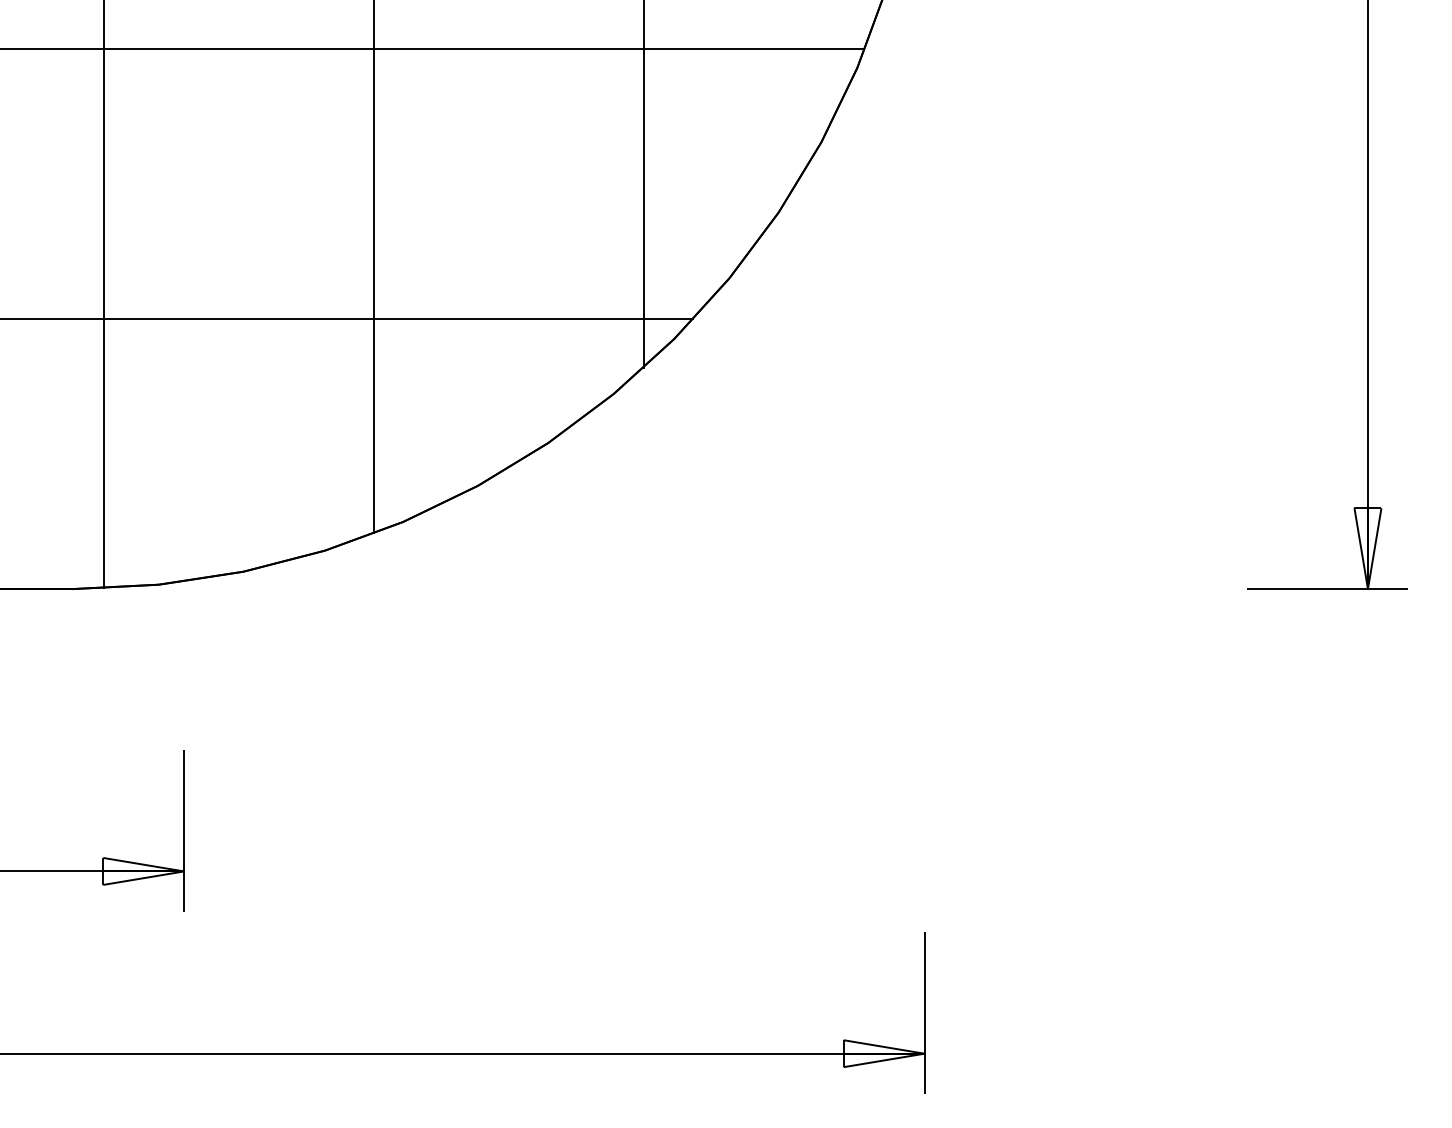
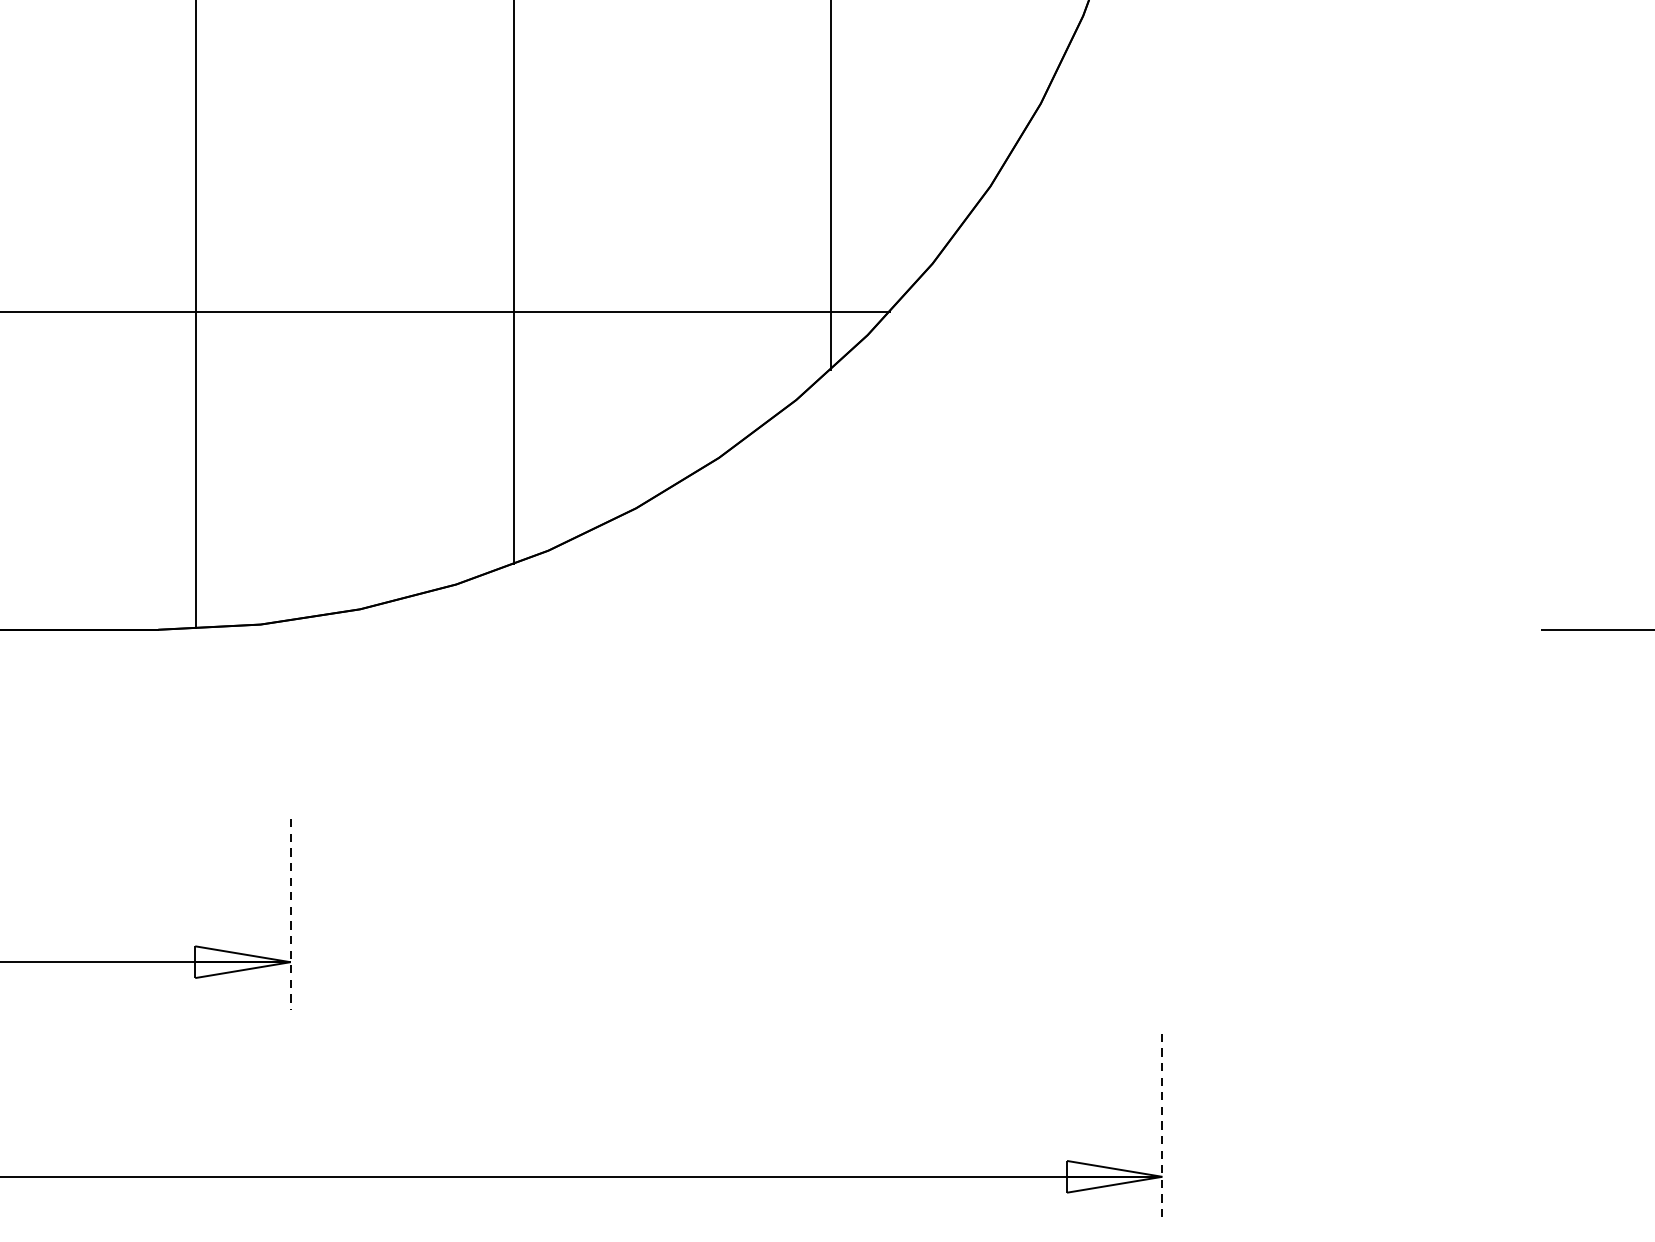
line: (184, 830) -> (290, 913), solid -> dashed
line: (924, 1013) -> (1162, 1129), solid -> dashed

